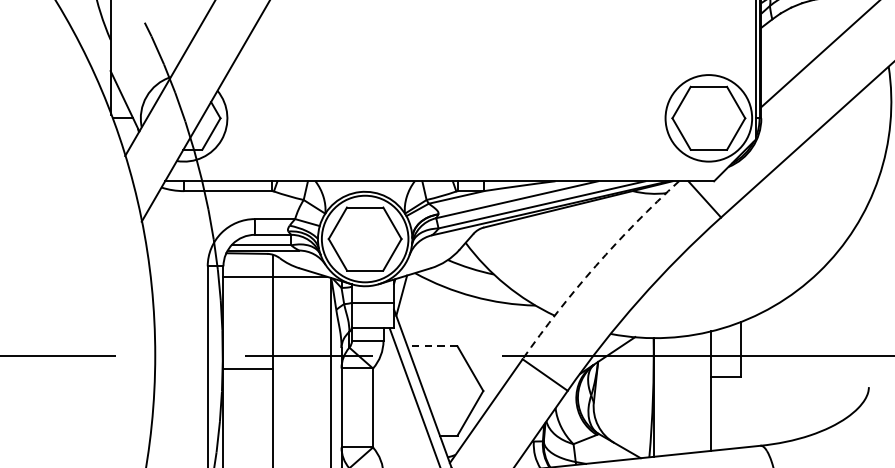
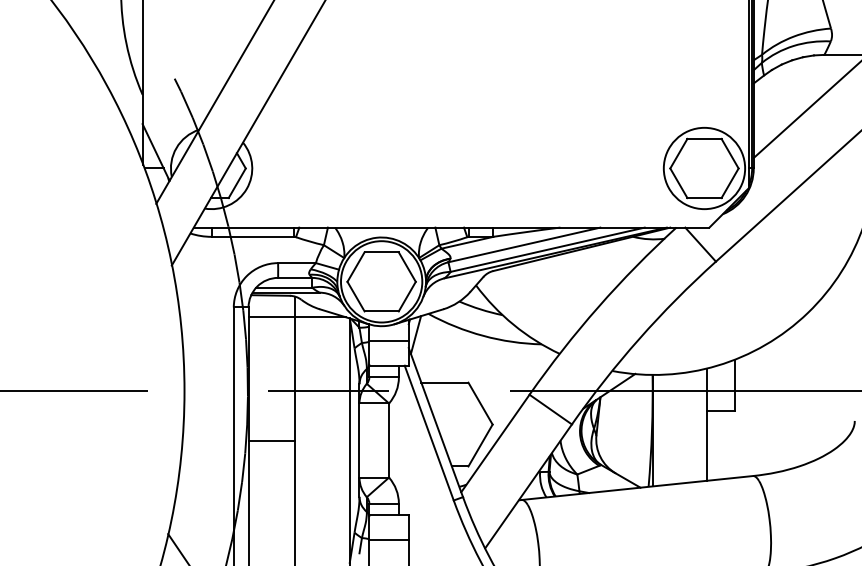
arc: (596, 266) -> (598, 307), dashed -> solid
line: (432, 346) -> (444, 382), dashed -> solid
line: (247, 368) -> (271, 440), moved

